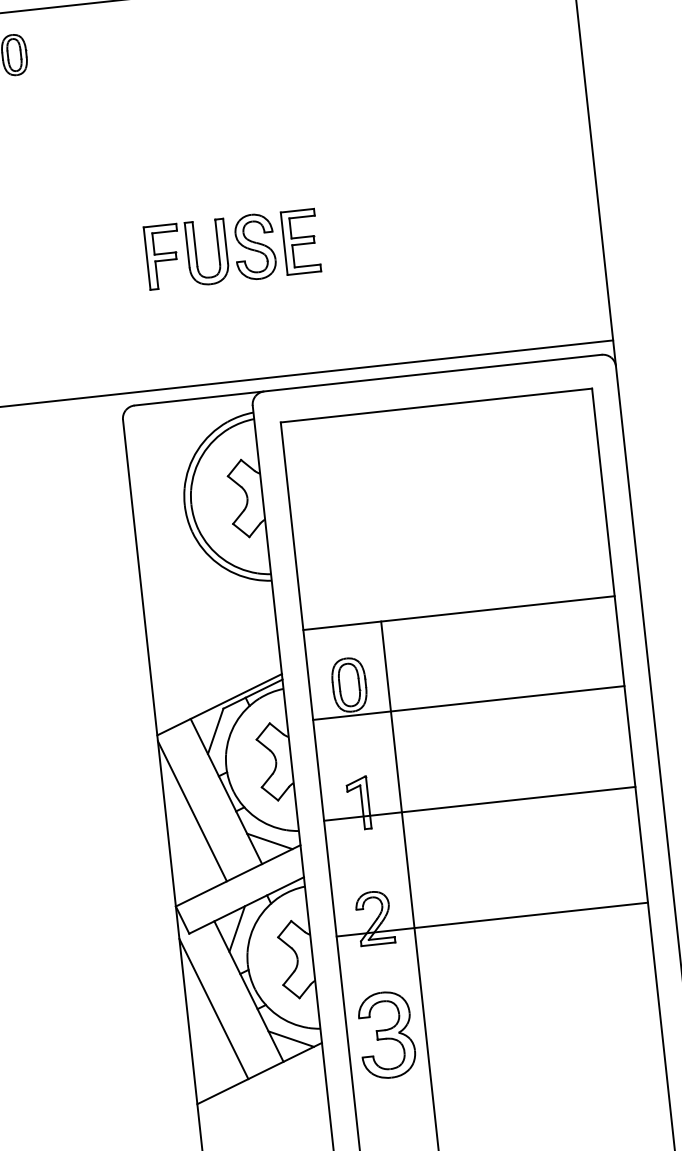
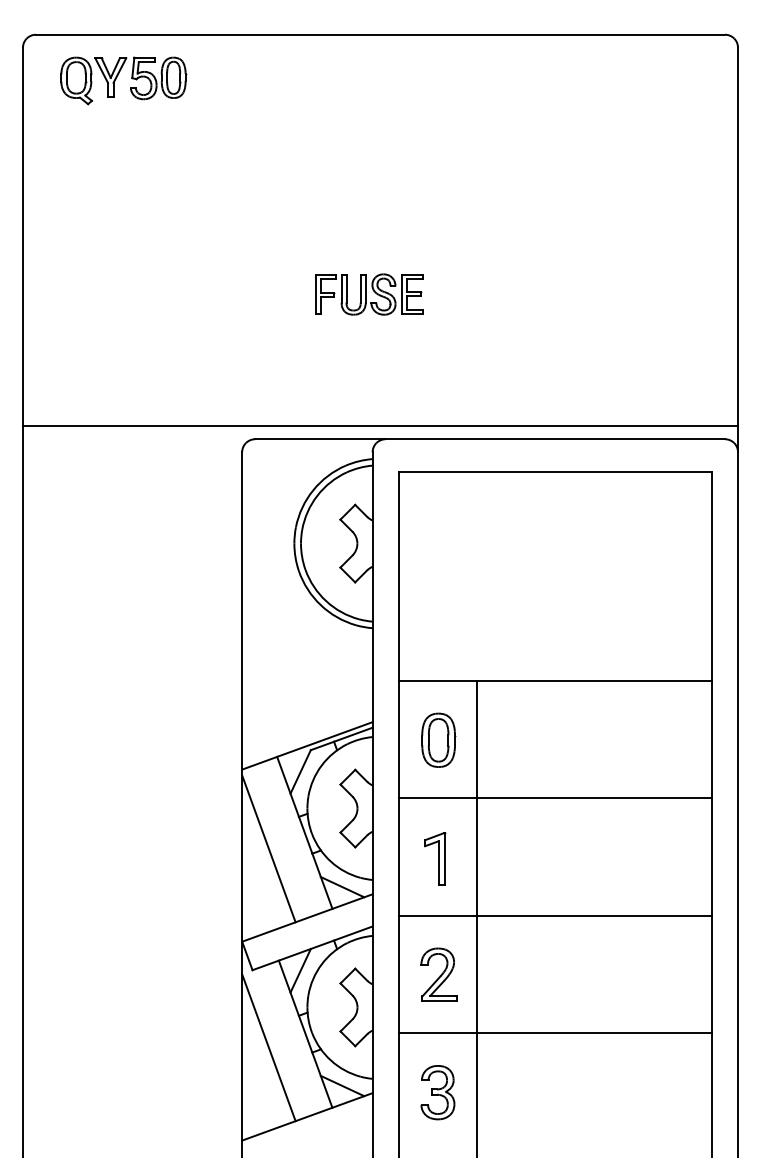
part: (232, 249) -> (369, 294), size x0.62
line: (468, 703) -> (554, 798), moved
line: (478, 803) -> (554, 915), moved
line: (491, 919) -> (554, 1032), moved
part: (386, 1035) -> (437, 1092), size x0.62

